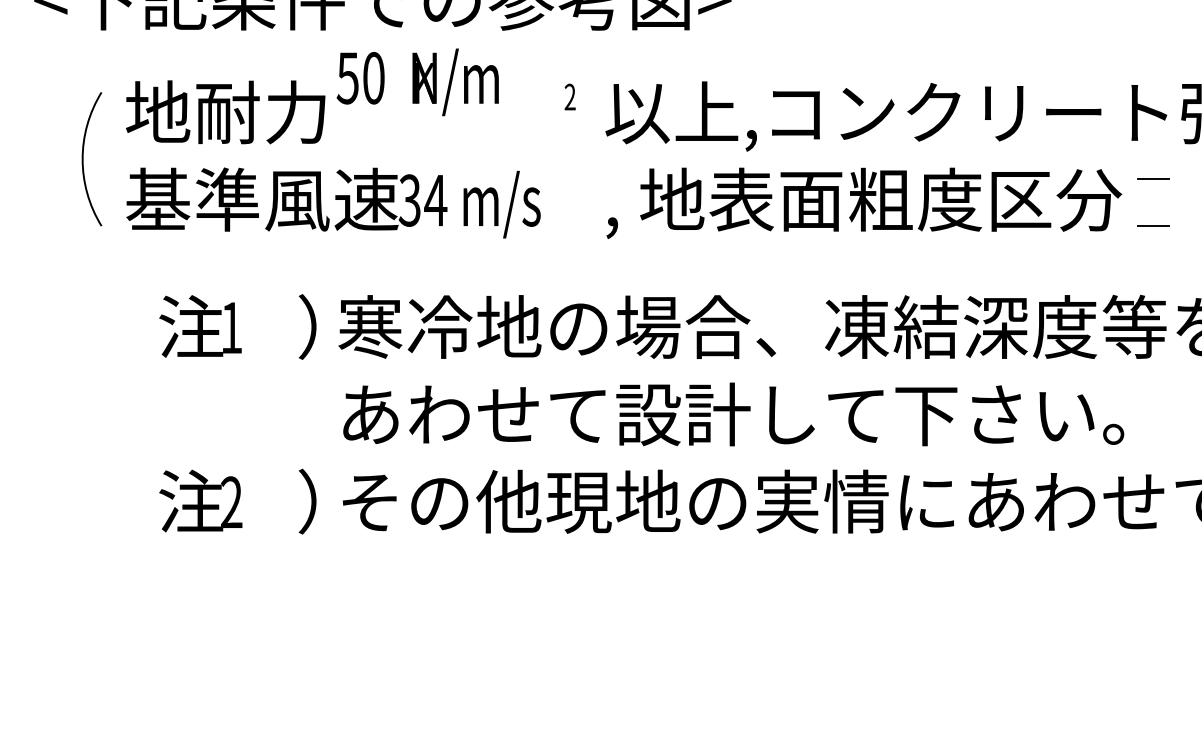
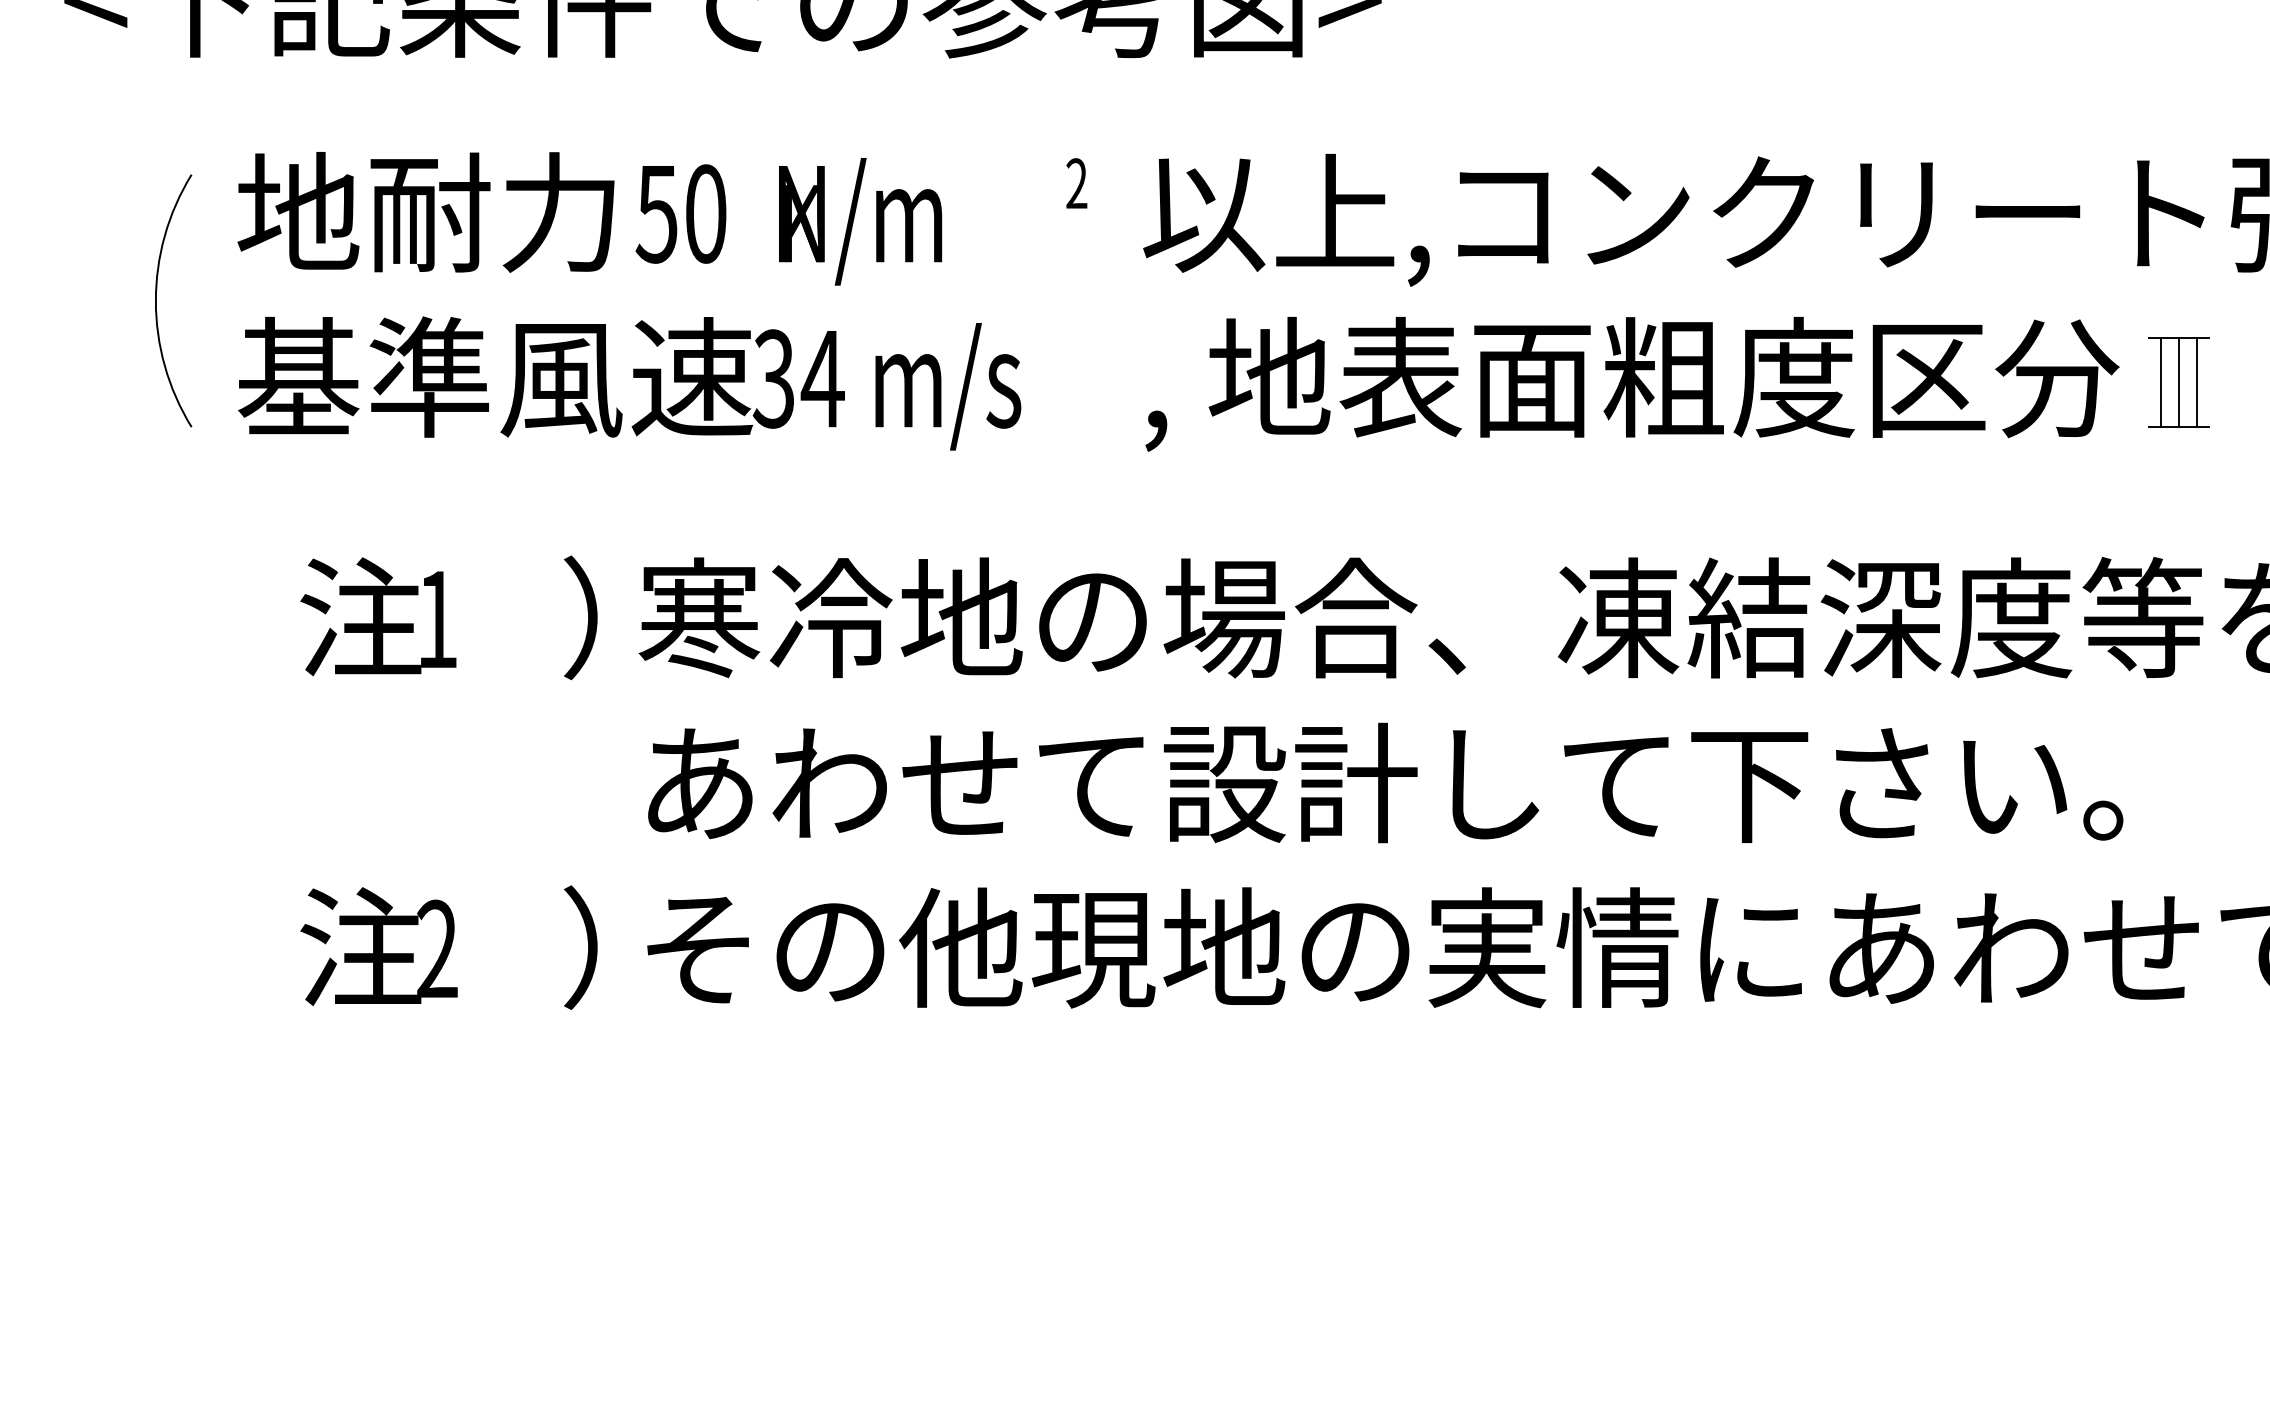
text: (417, 82) -> (788, 222), moved
line: (1144, 202) -> (2161, 382), added
line: (1153, 202) -> (2178, 382), added
line: (1163, 202) -> (2197, 382), added

